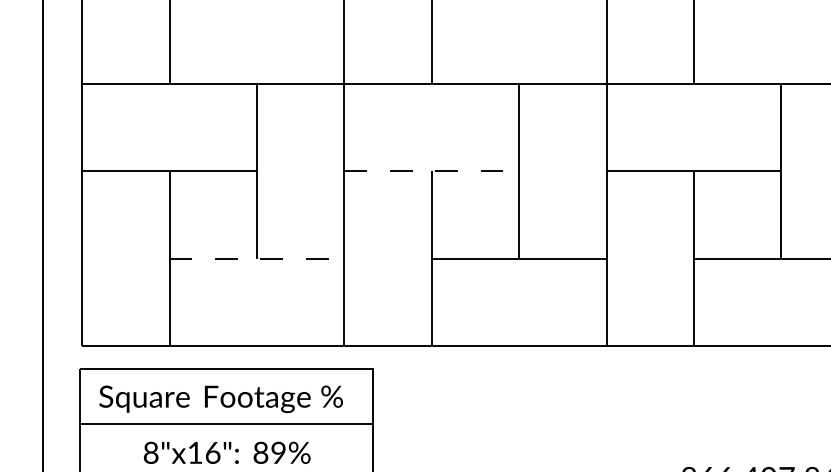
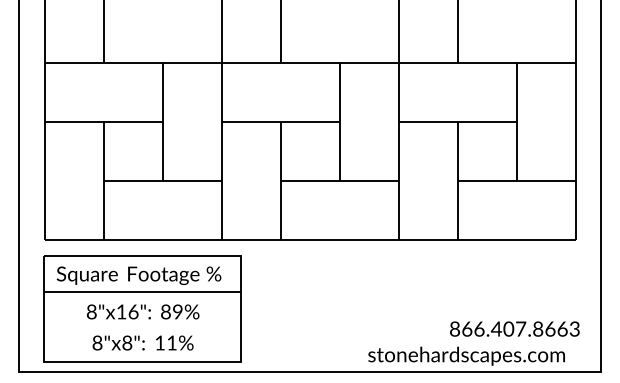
line: (432, 170) -> (281, 121), dashed -> solid
line: (257, 258) -> (163, 180), dashed -> solid

